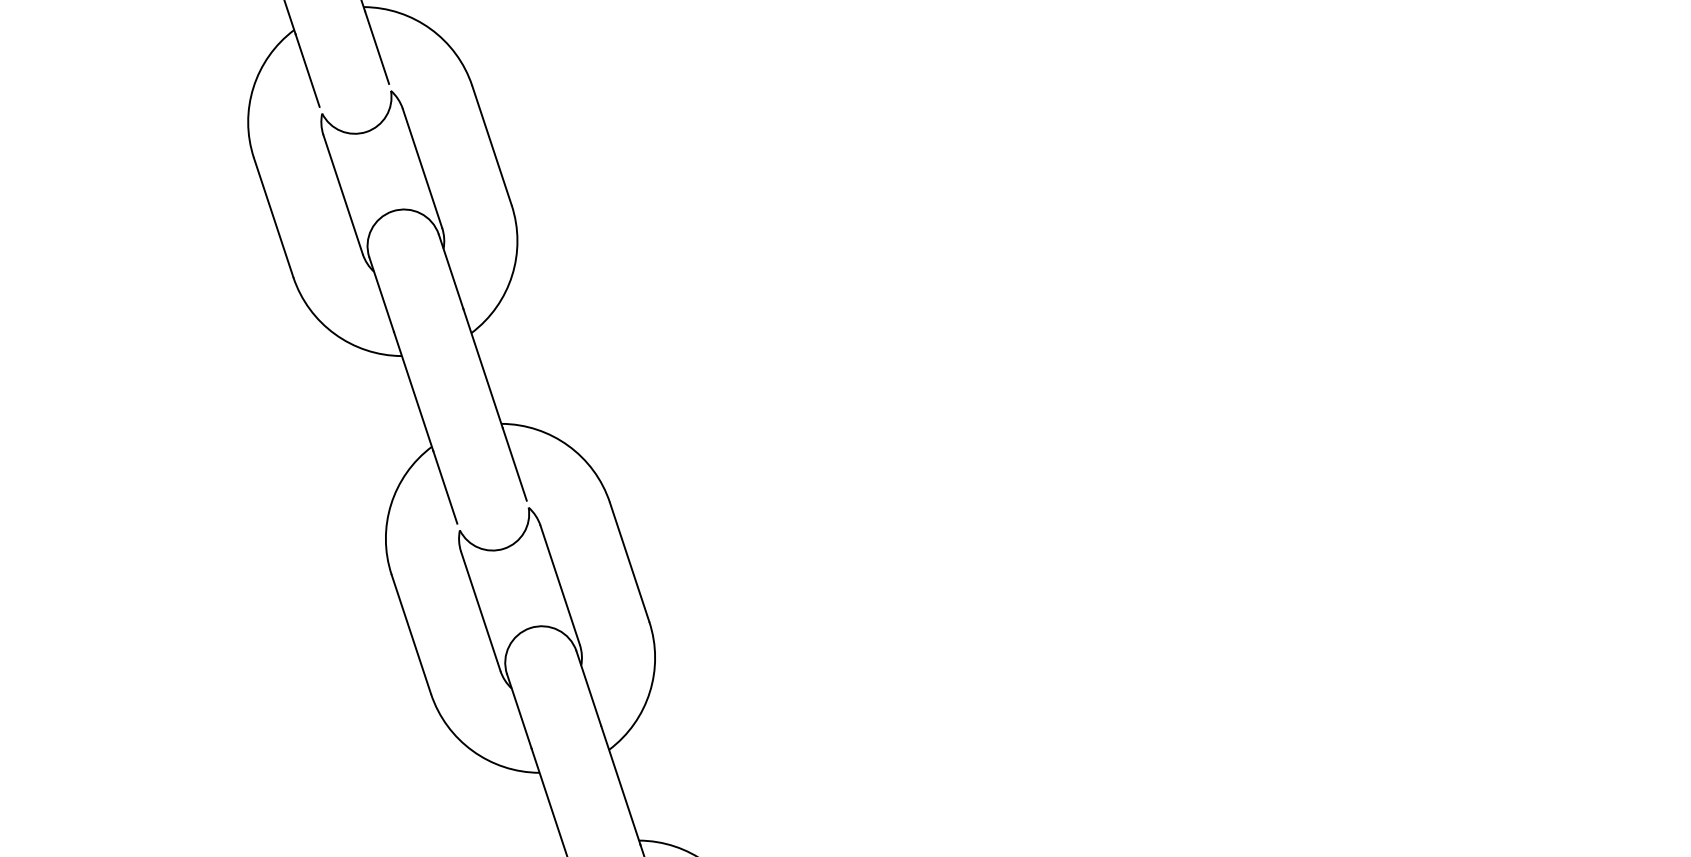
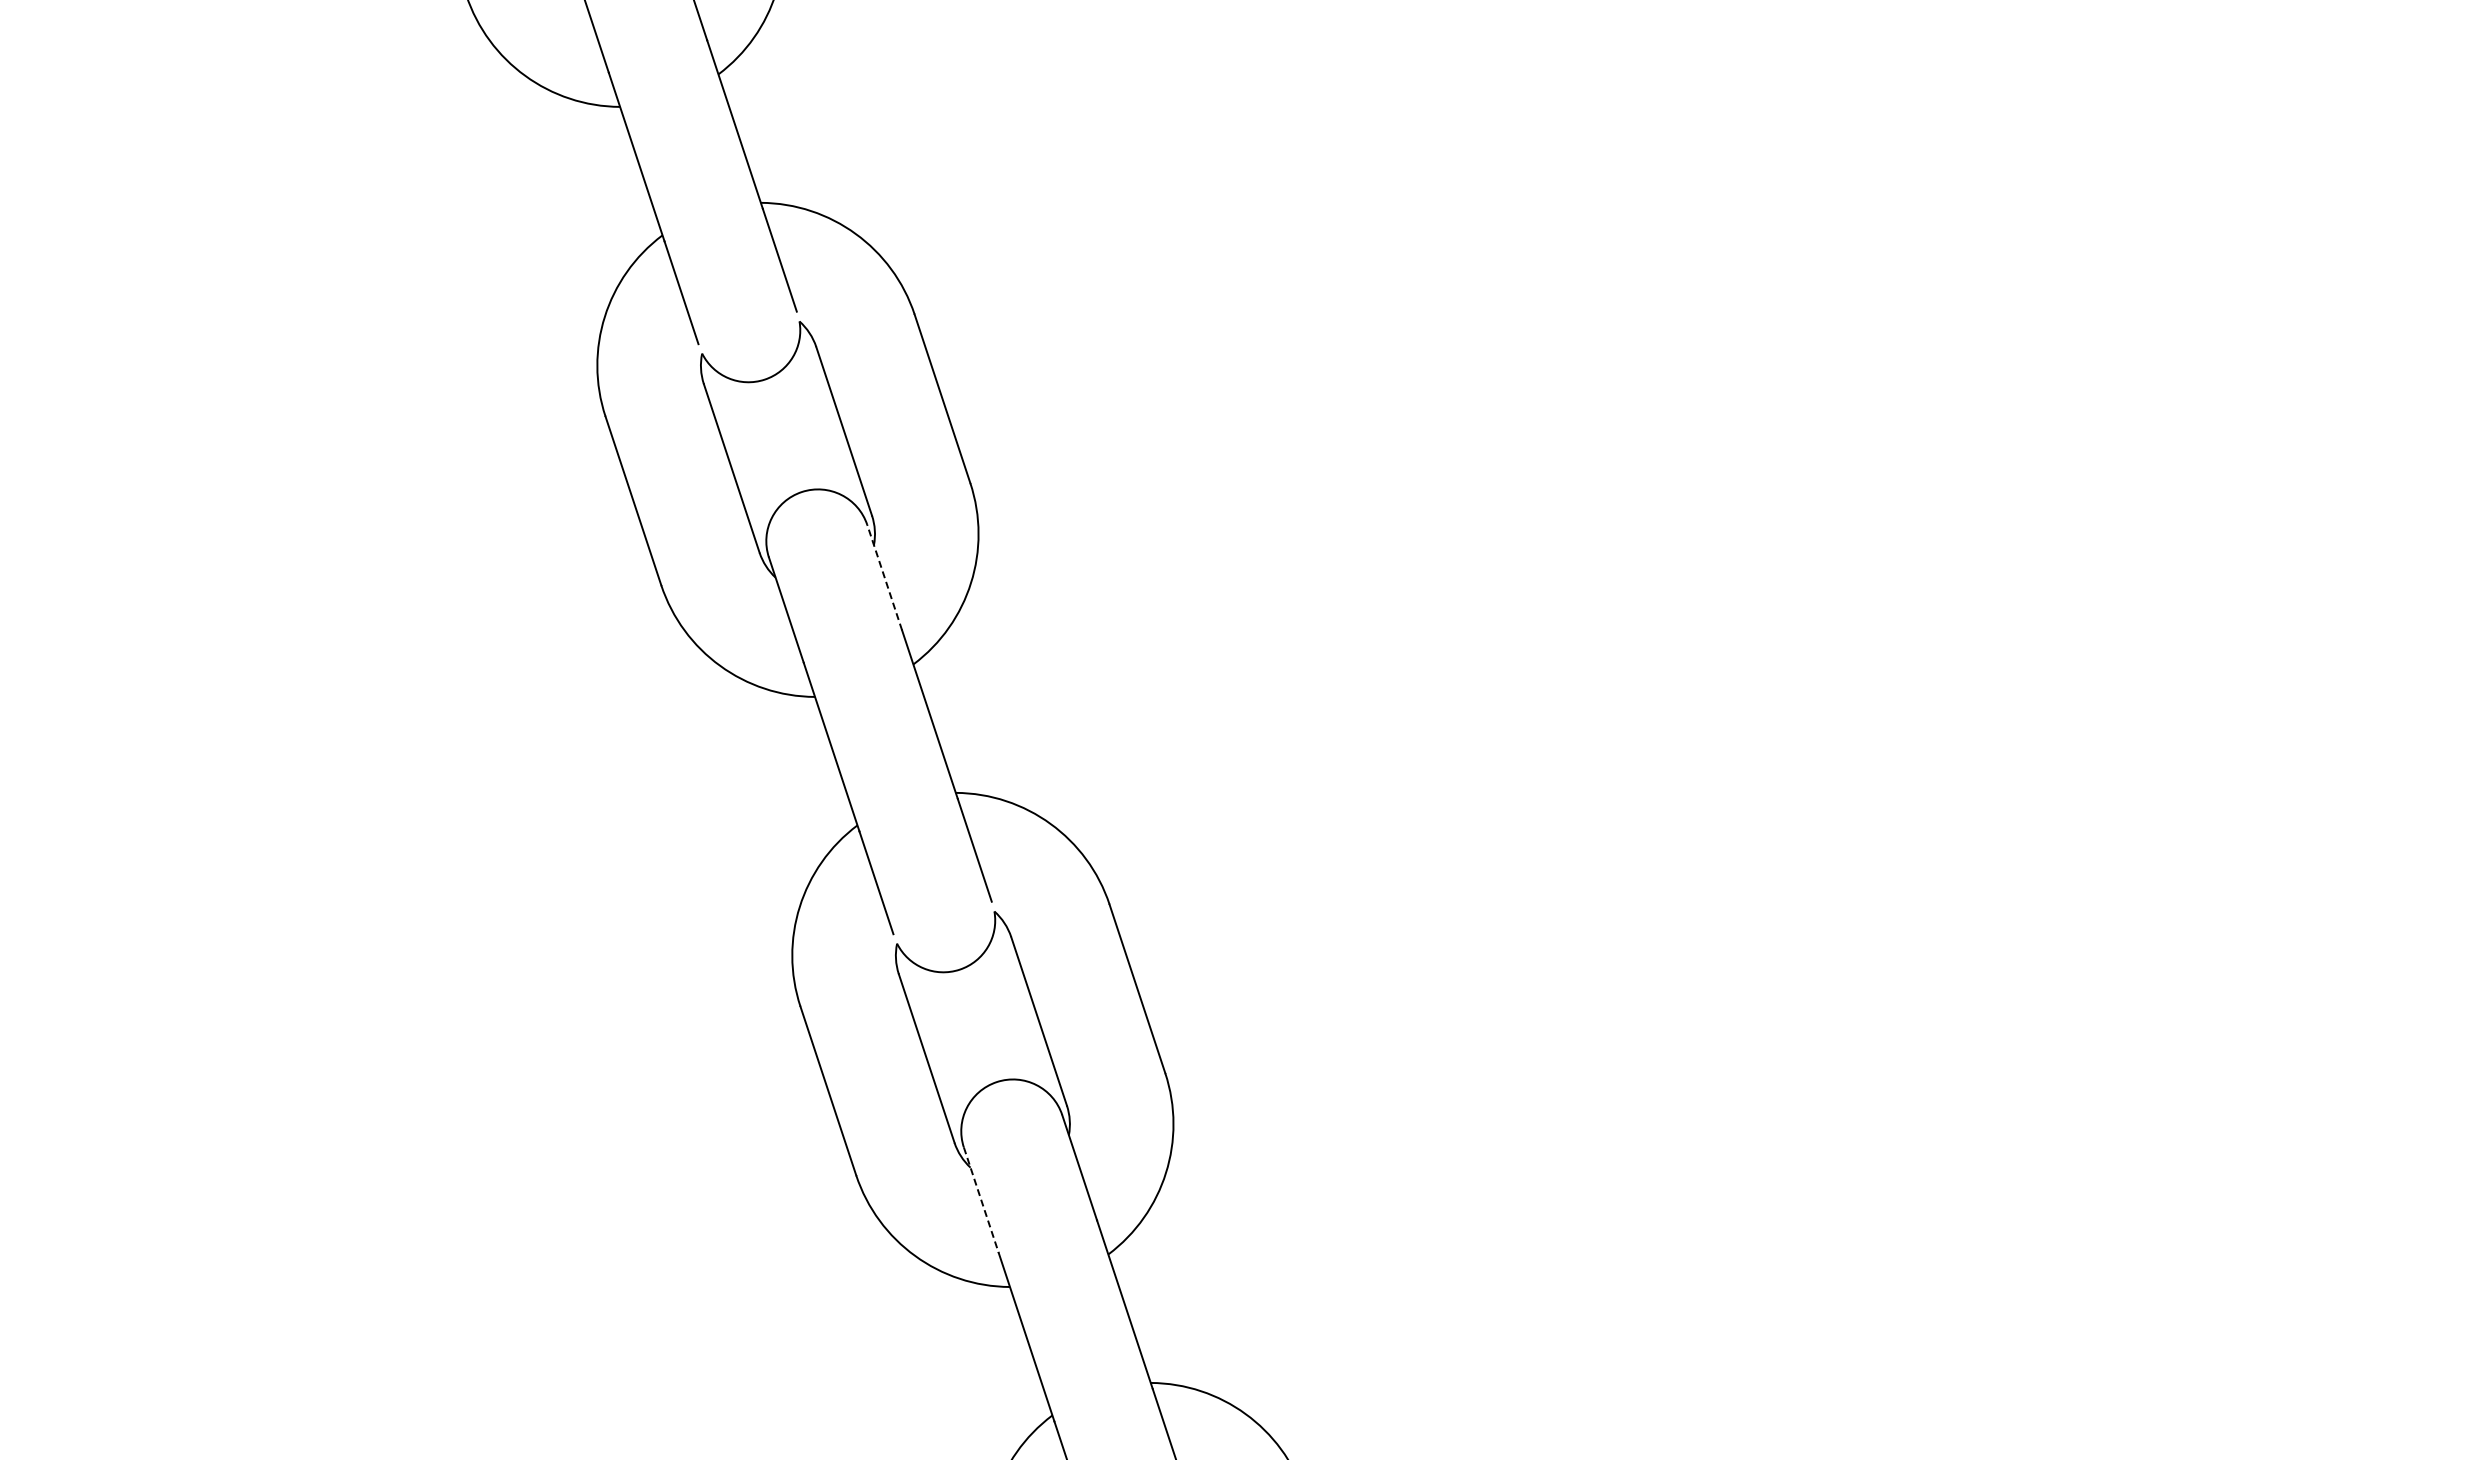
line: (451, 271) -> (884, 577), solid -> dashed
line: (519, 711) -> (981, 1200), solid -> dashed

